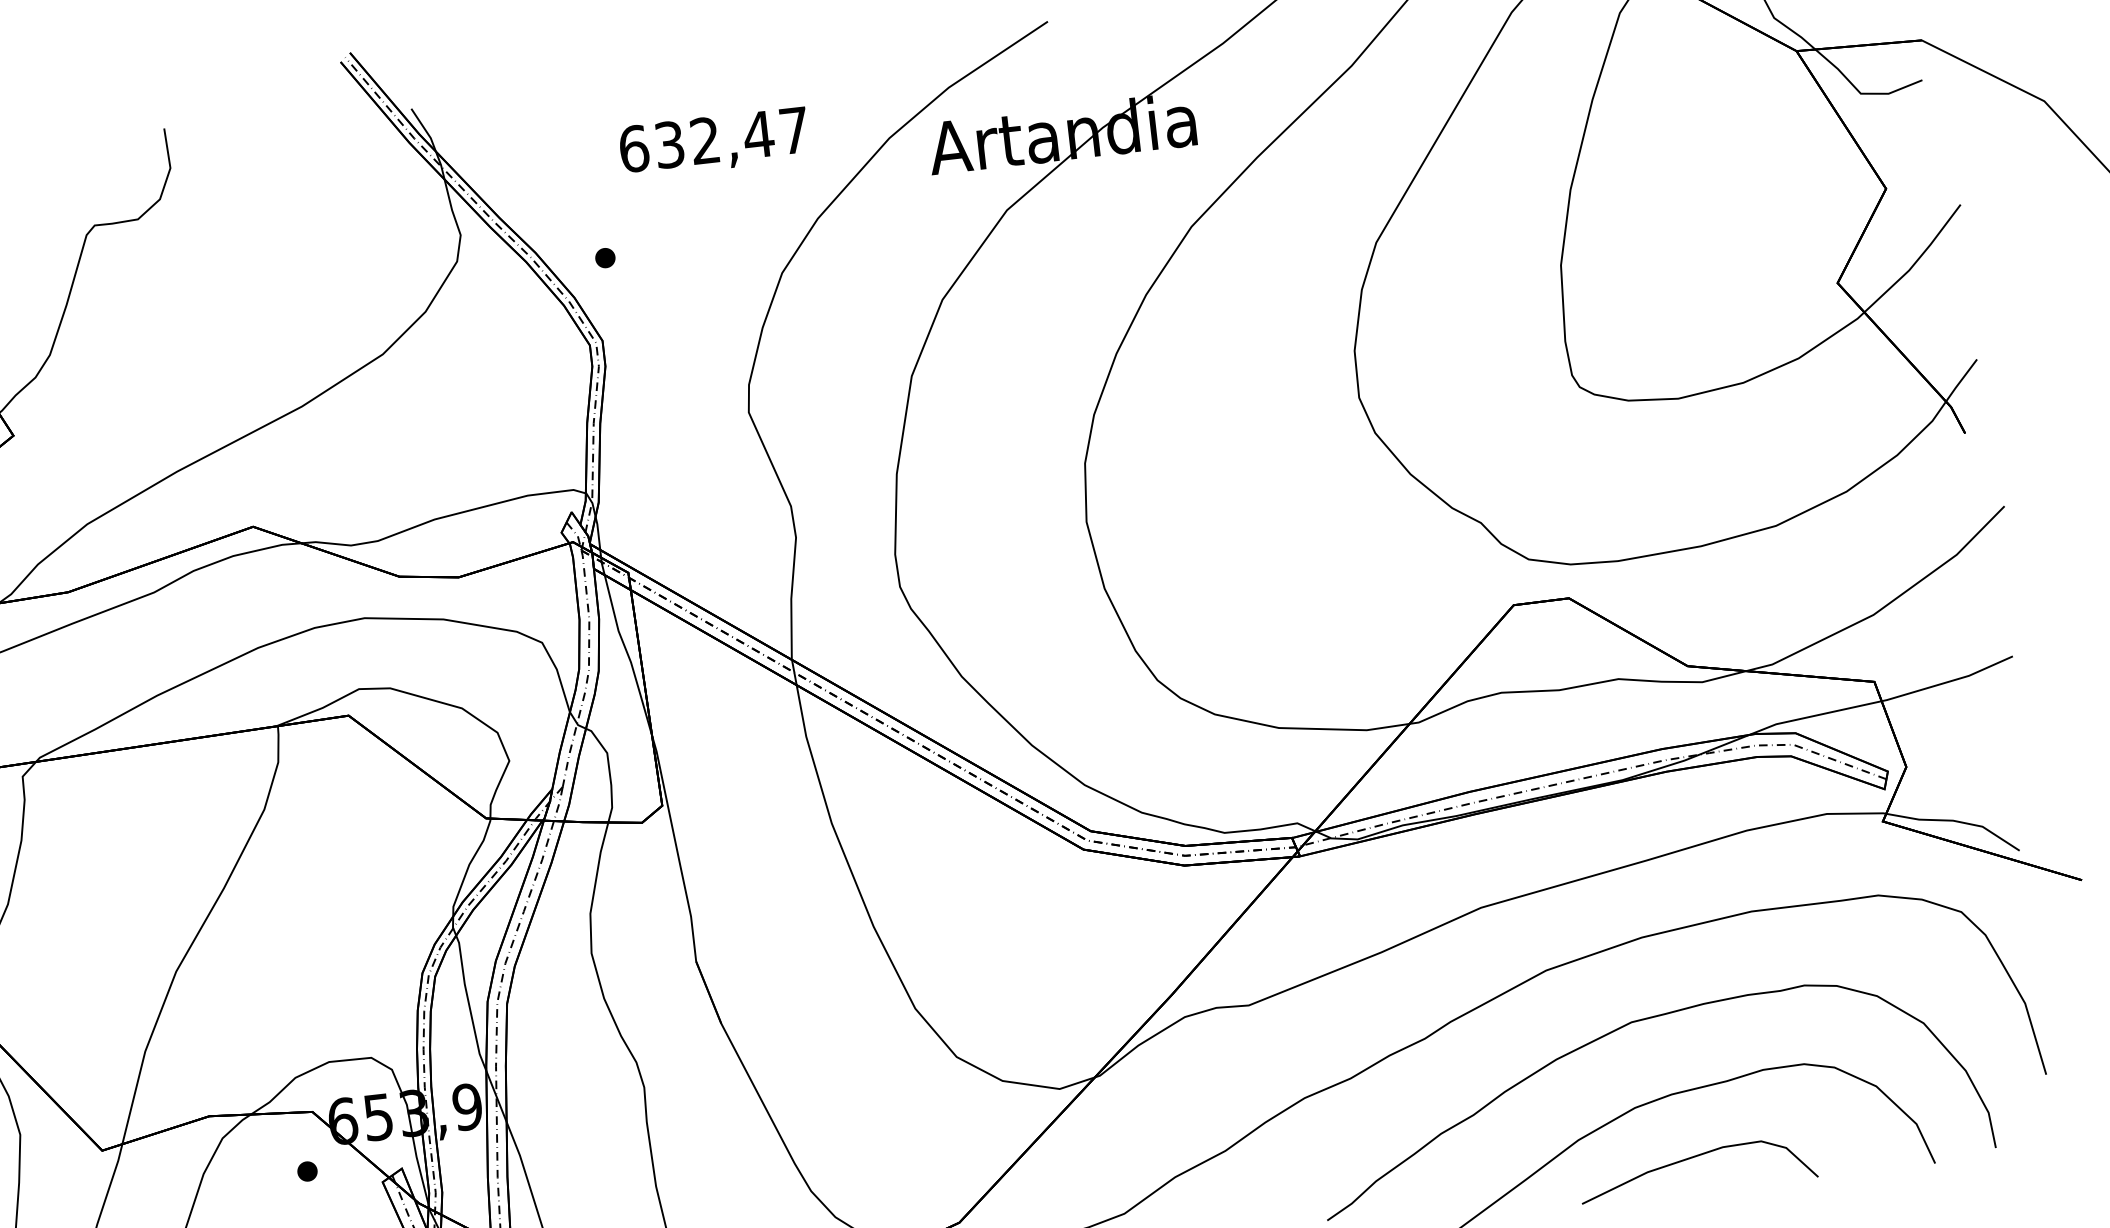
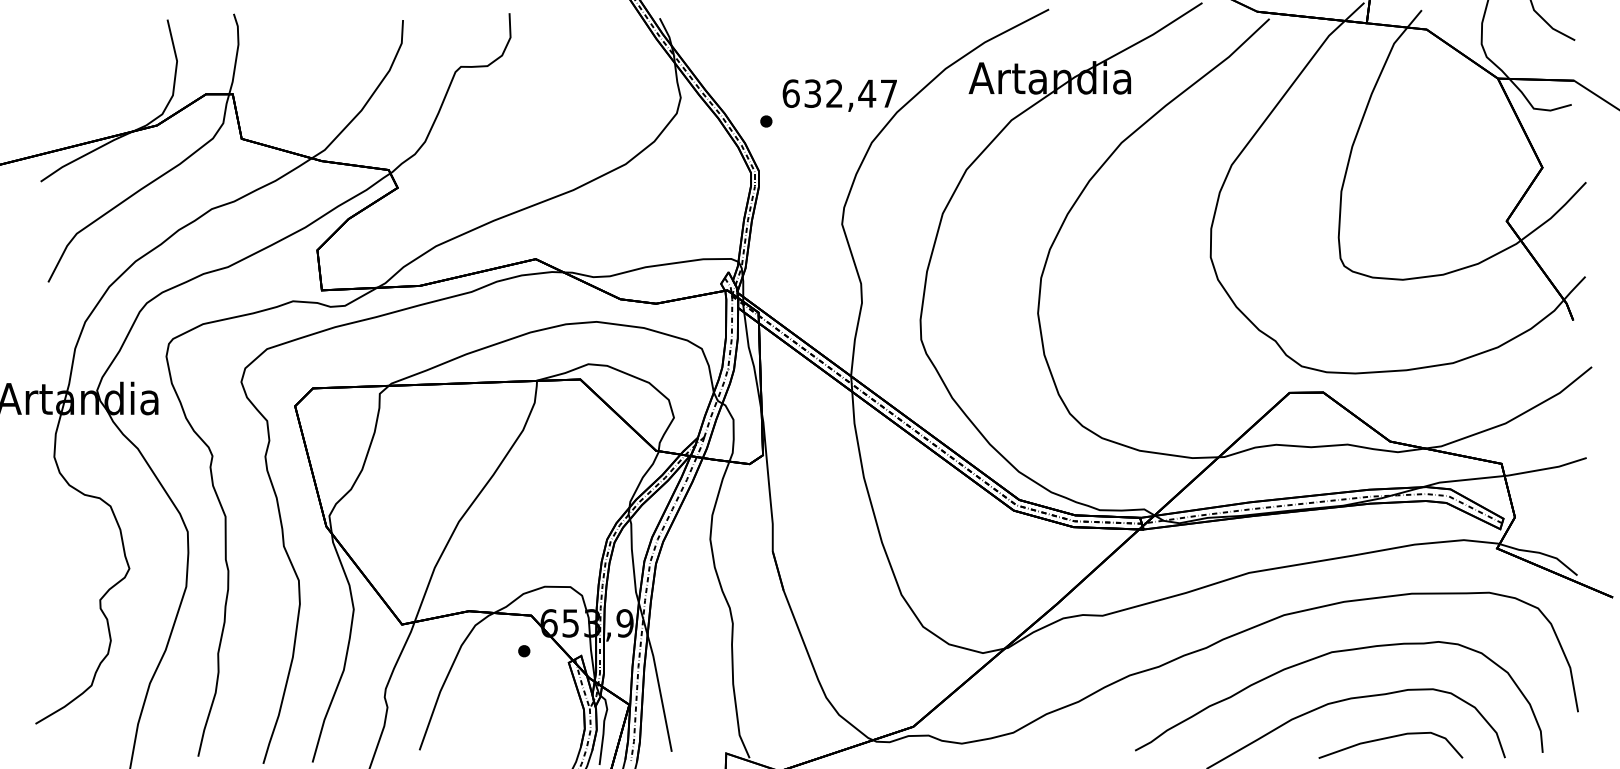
text: (713, 142) -> (839, 95), moved
curve: (1696, 1158) -> (1390, 738), moved

